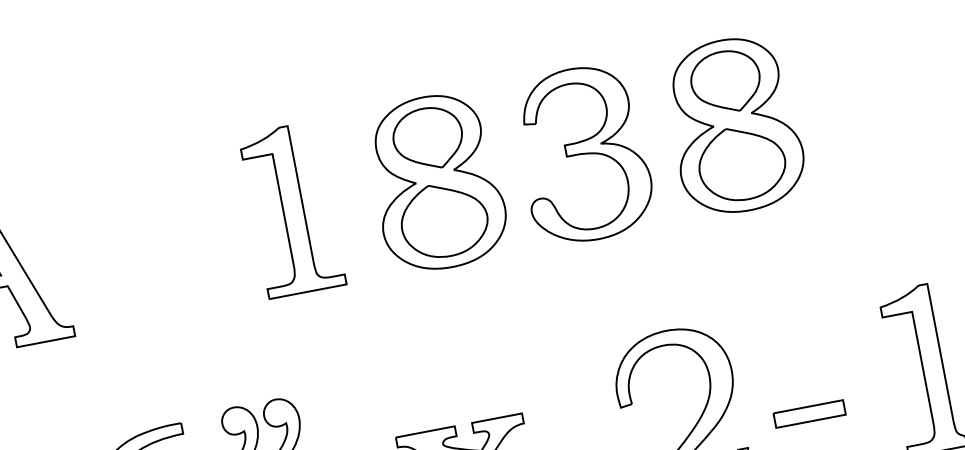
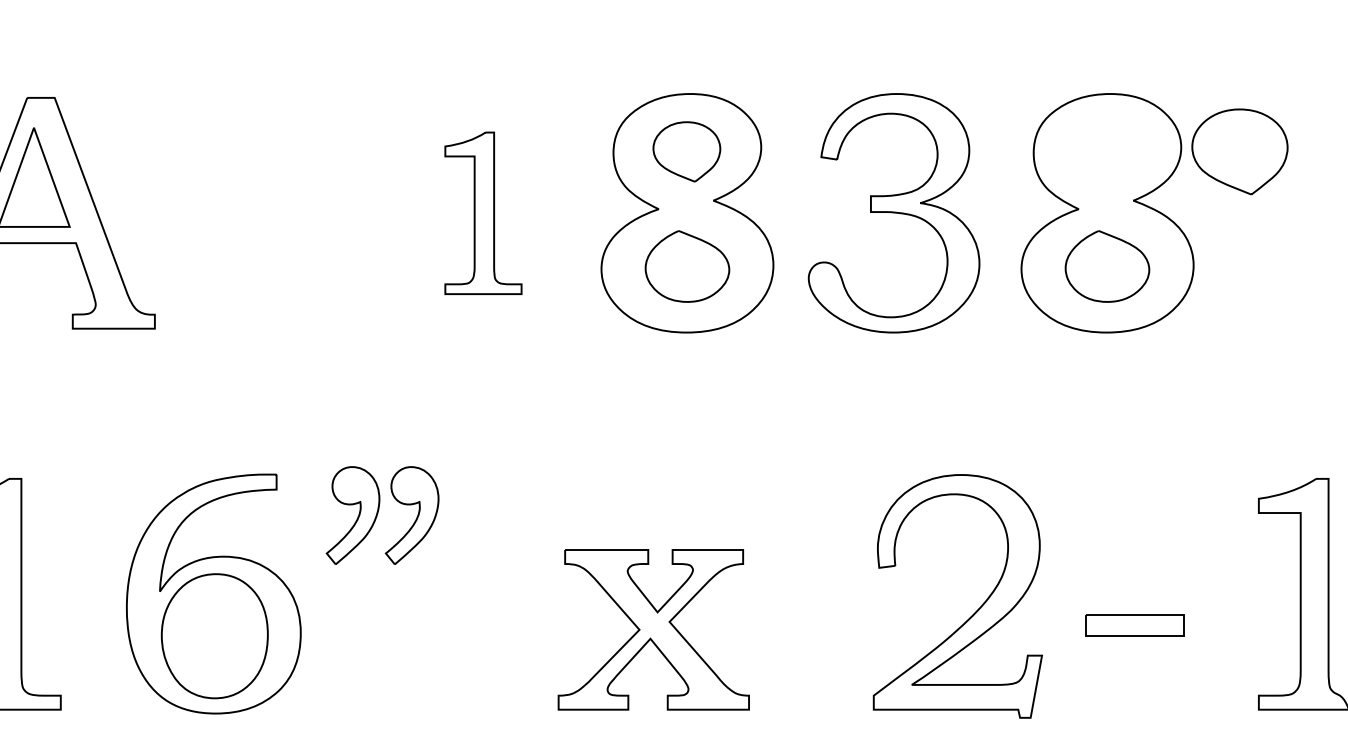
part: (725, 81) -> (1239, 151), moved
part: (427, 138) -> (686, 151), size x0.7
part: (741, 163) -> (1107, 266), size x0.7
part: (292, 210) -> (483, 213), size x0.7
part: (444, 220) -> (687, 266), size x0.7

